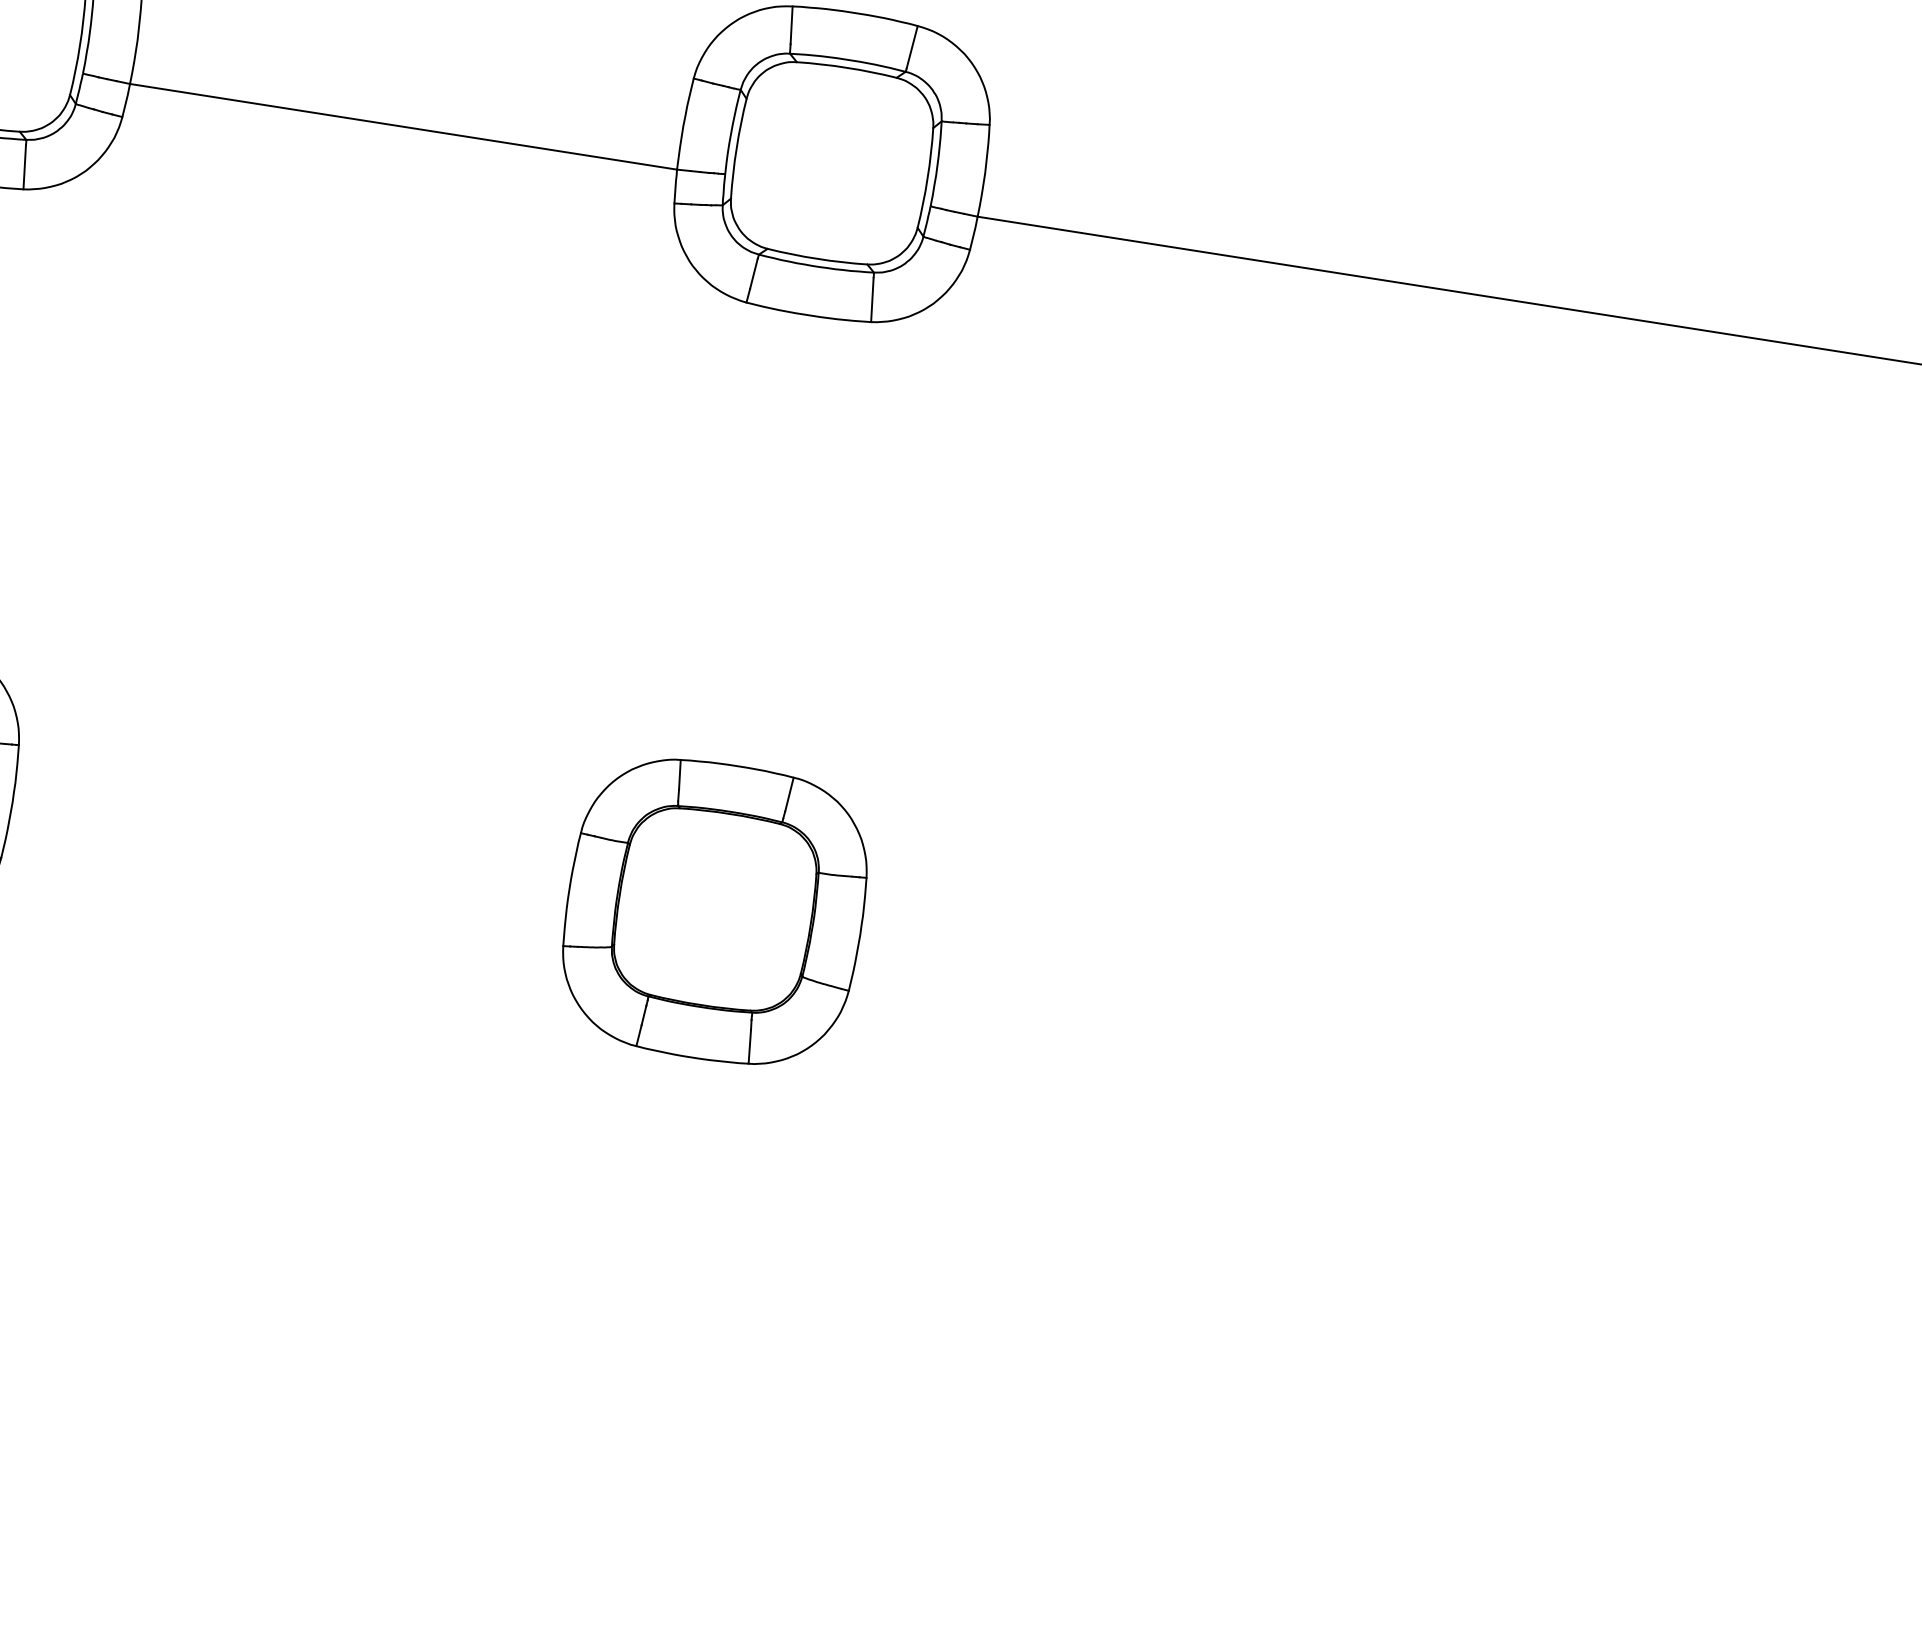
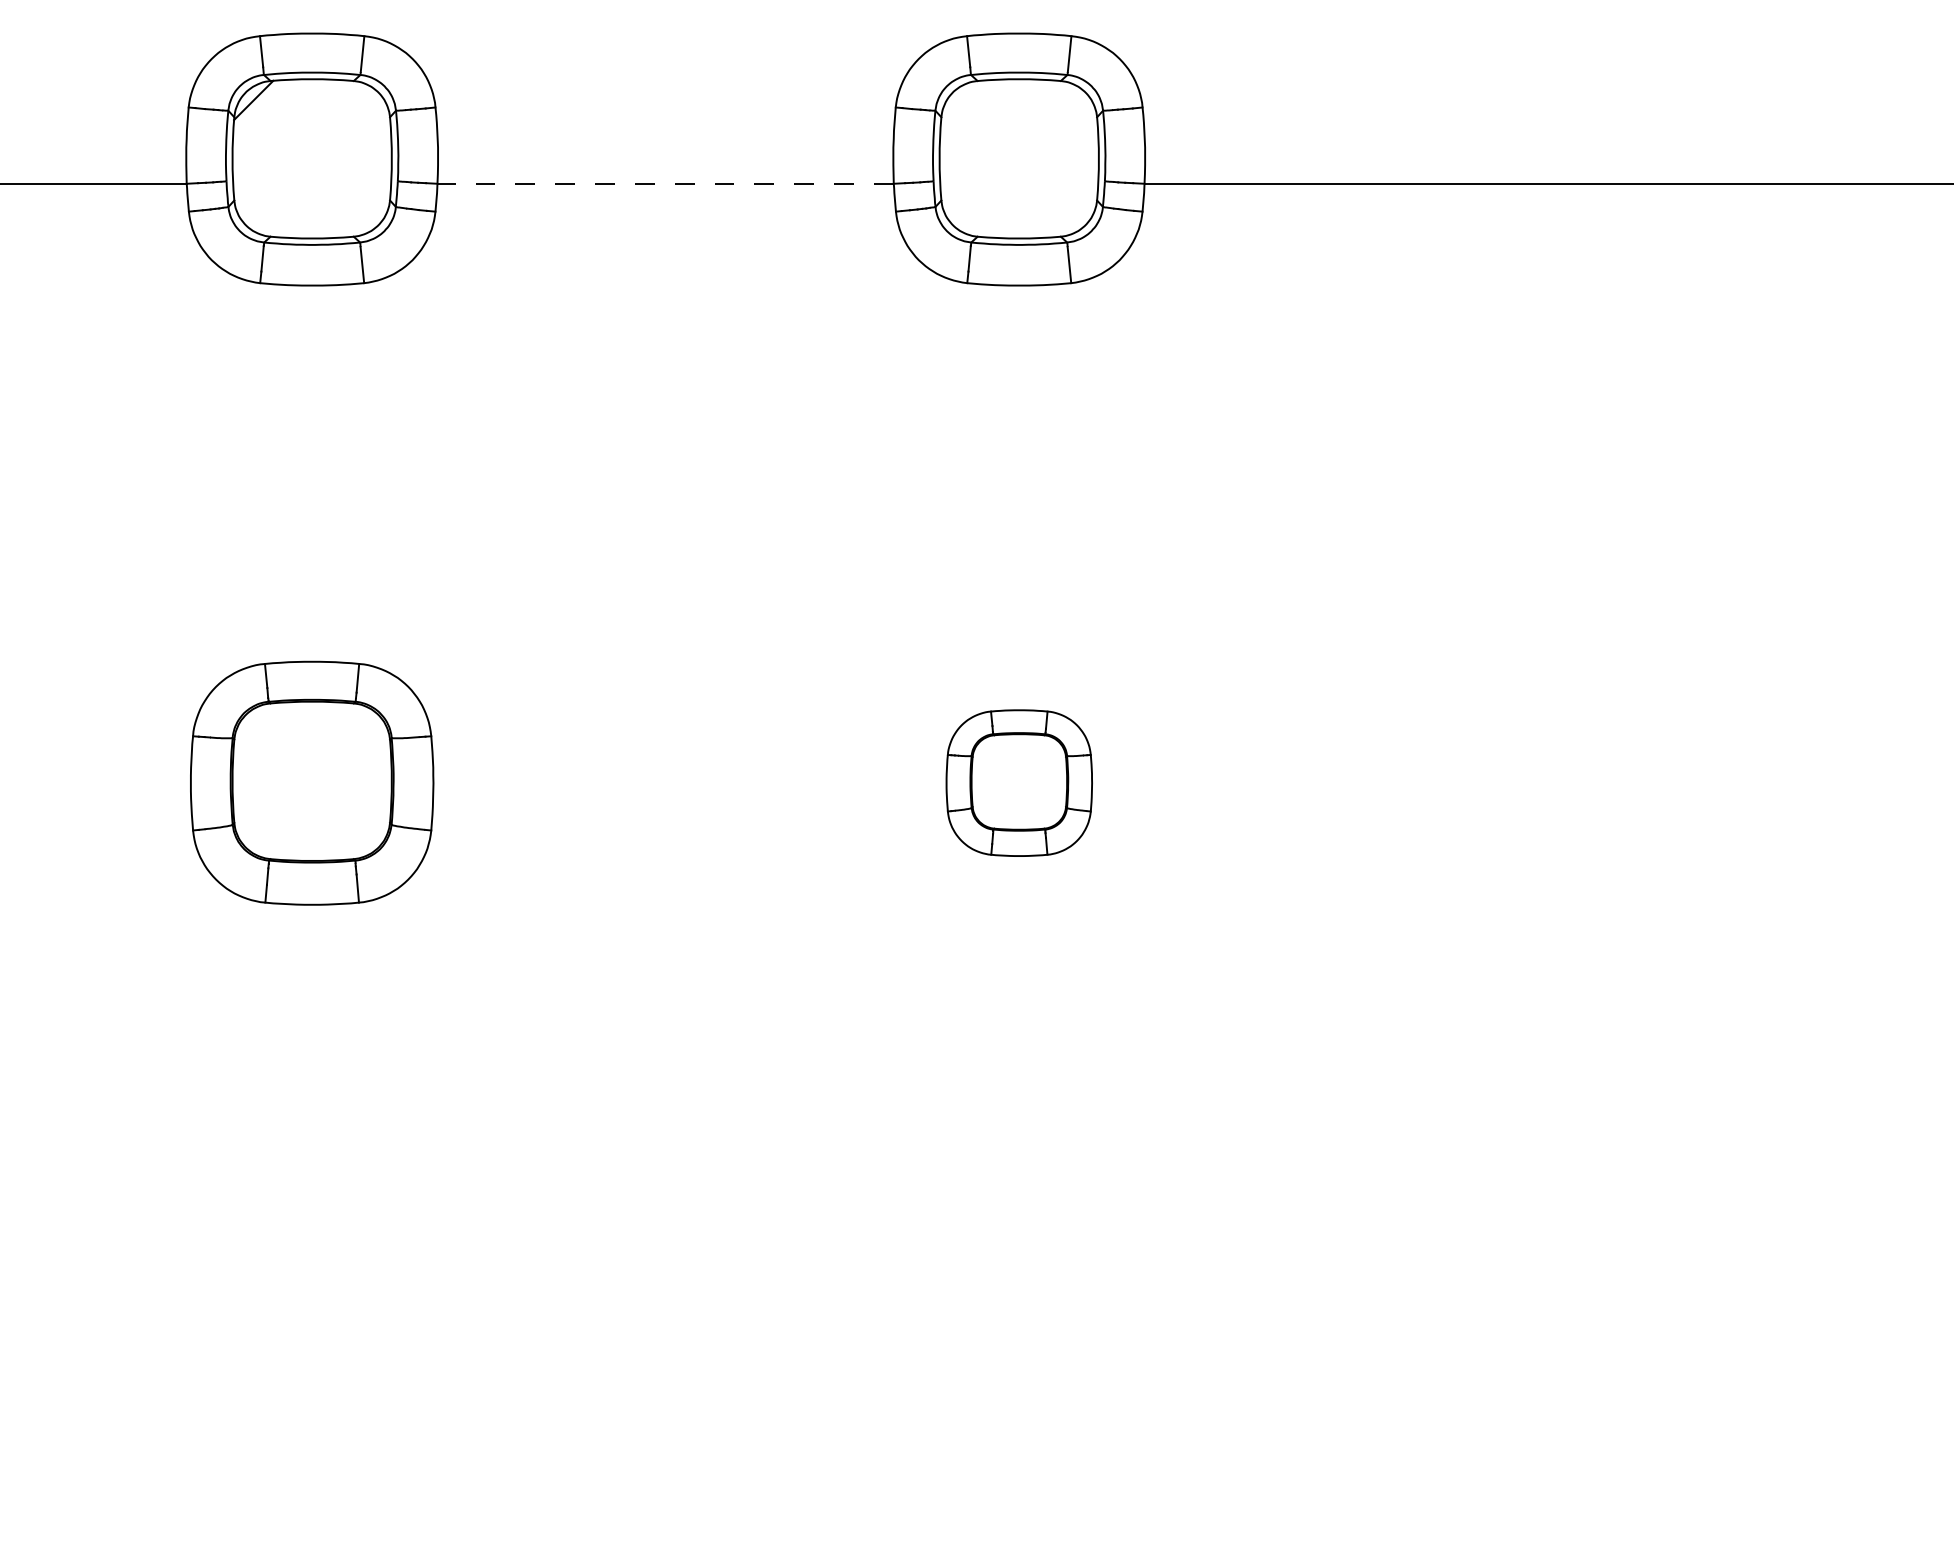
line: (403, 126) -> (665, 183), solid -> dashed
part: (715, 910) -> (1019, 782), size x0.6

